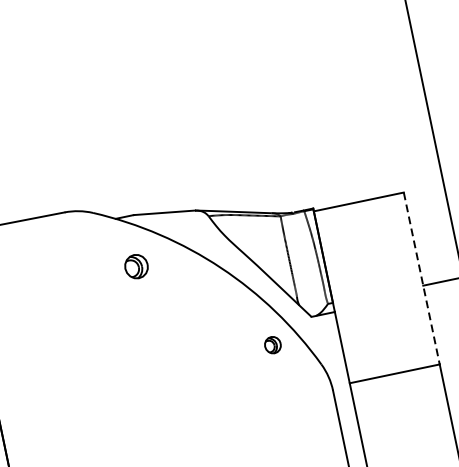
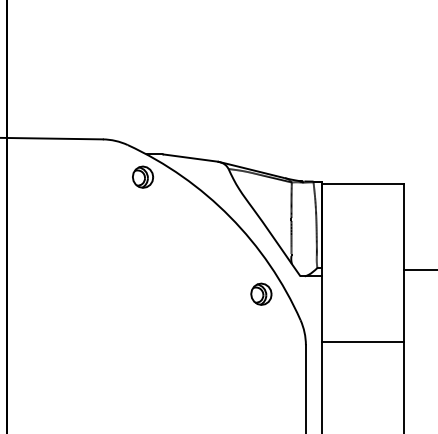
part: (136, 265) -> (143, 176), moved
line: (421, 277) -> (404, 262), dashed -> solid
part: (272, 344) -> (261, 293), size x1.43

